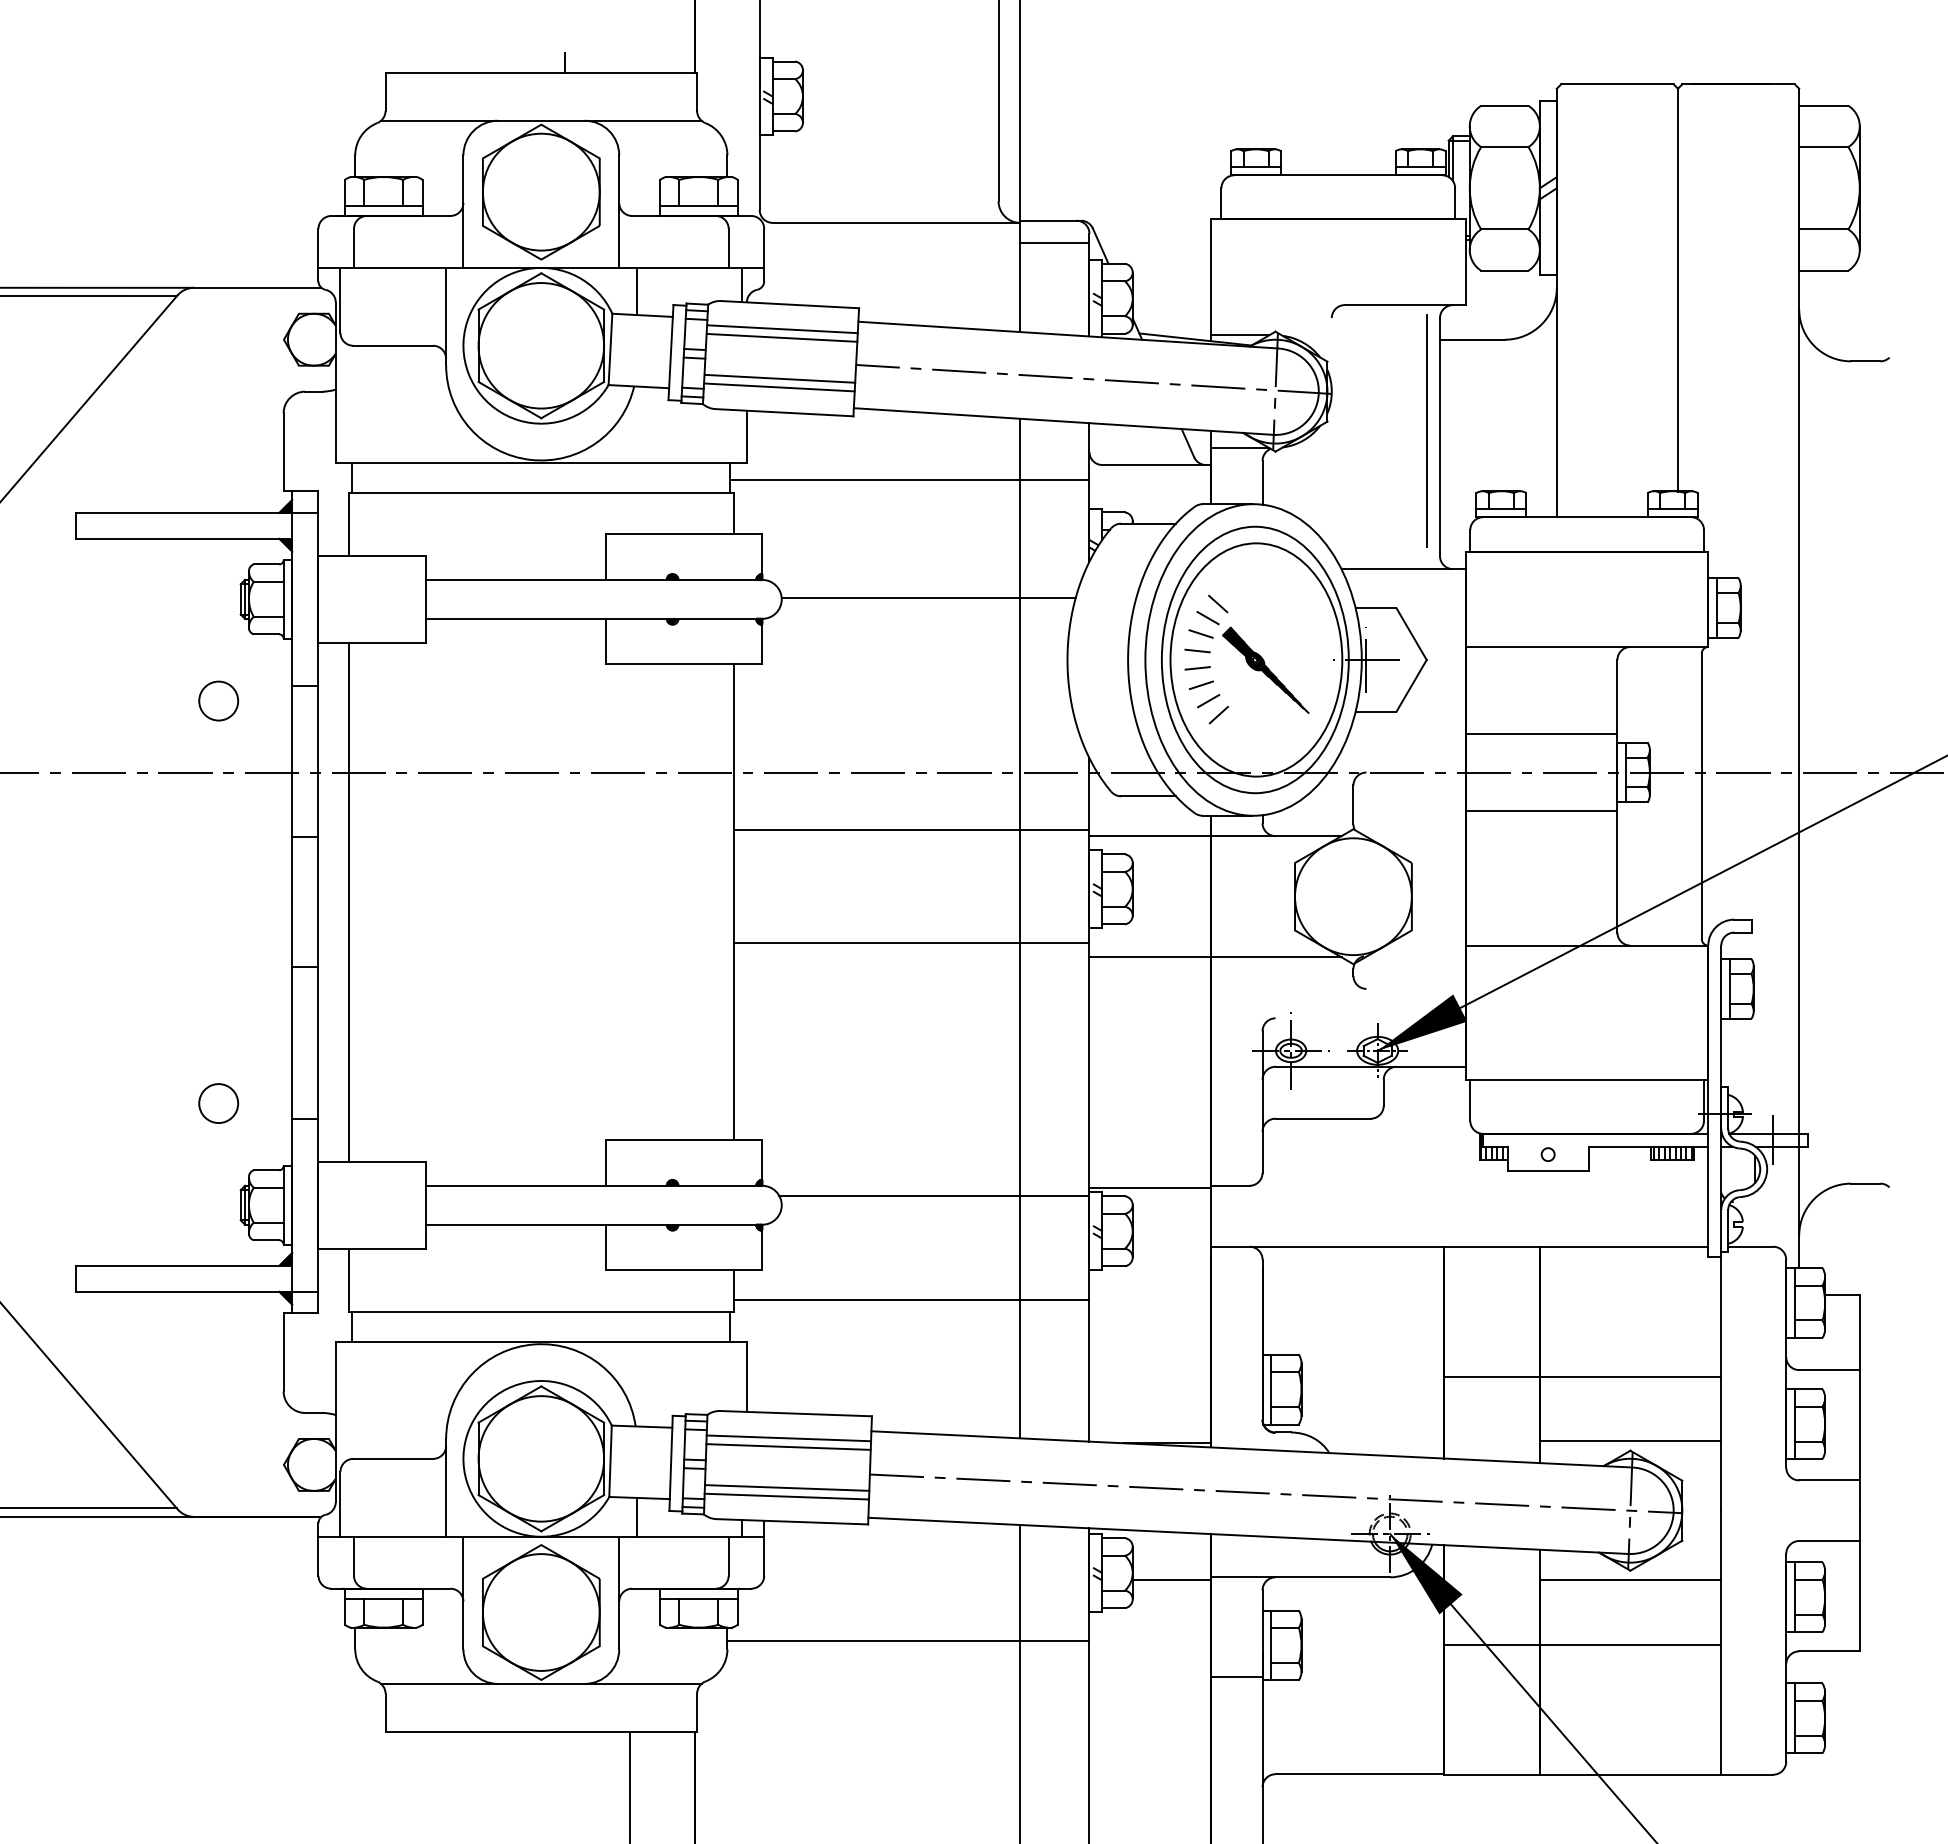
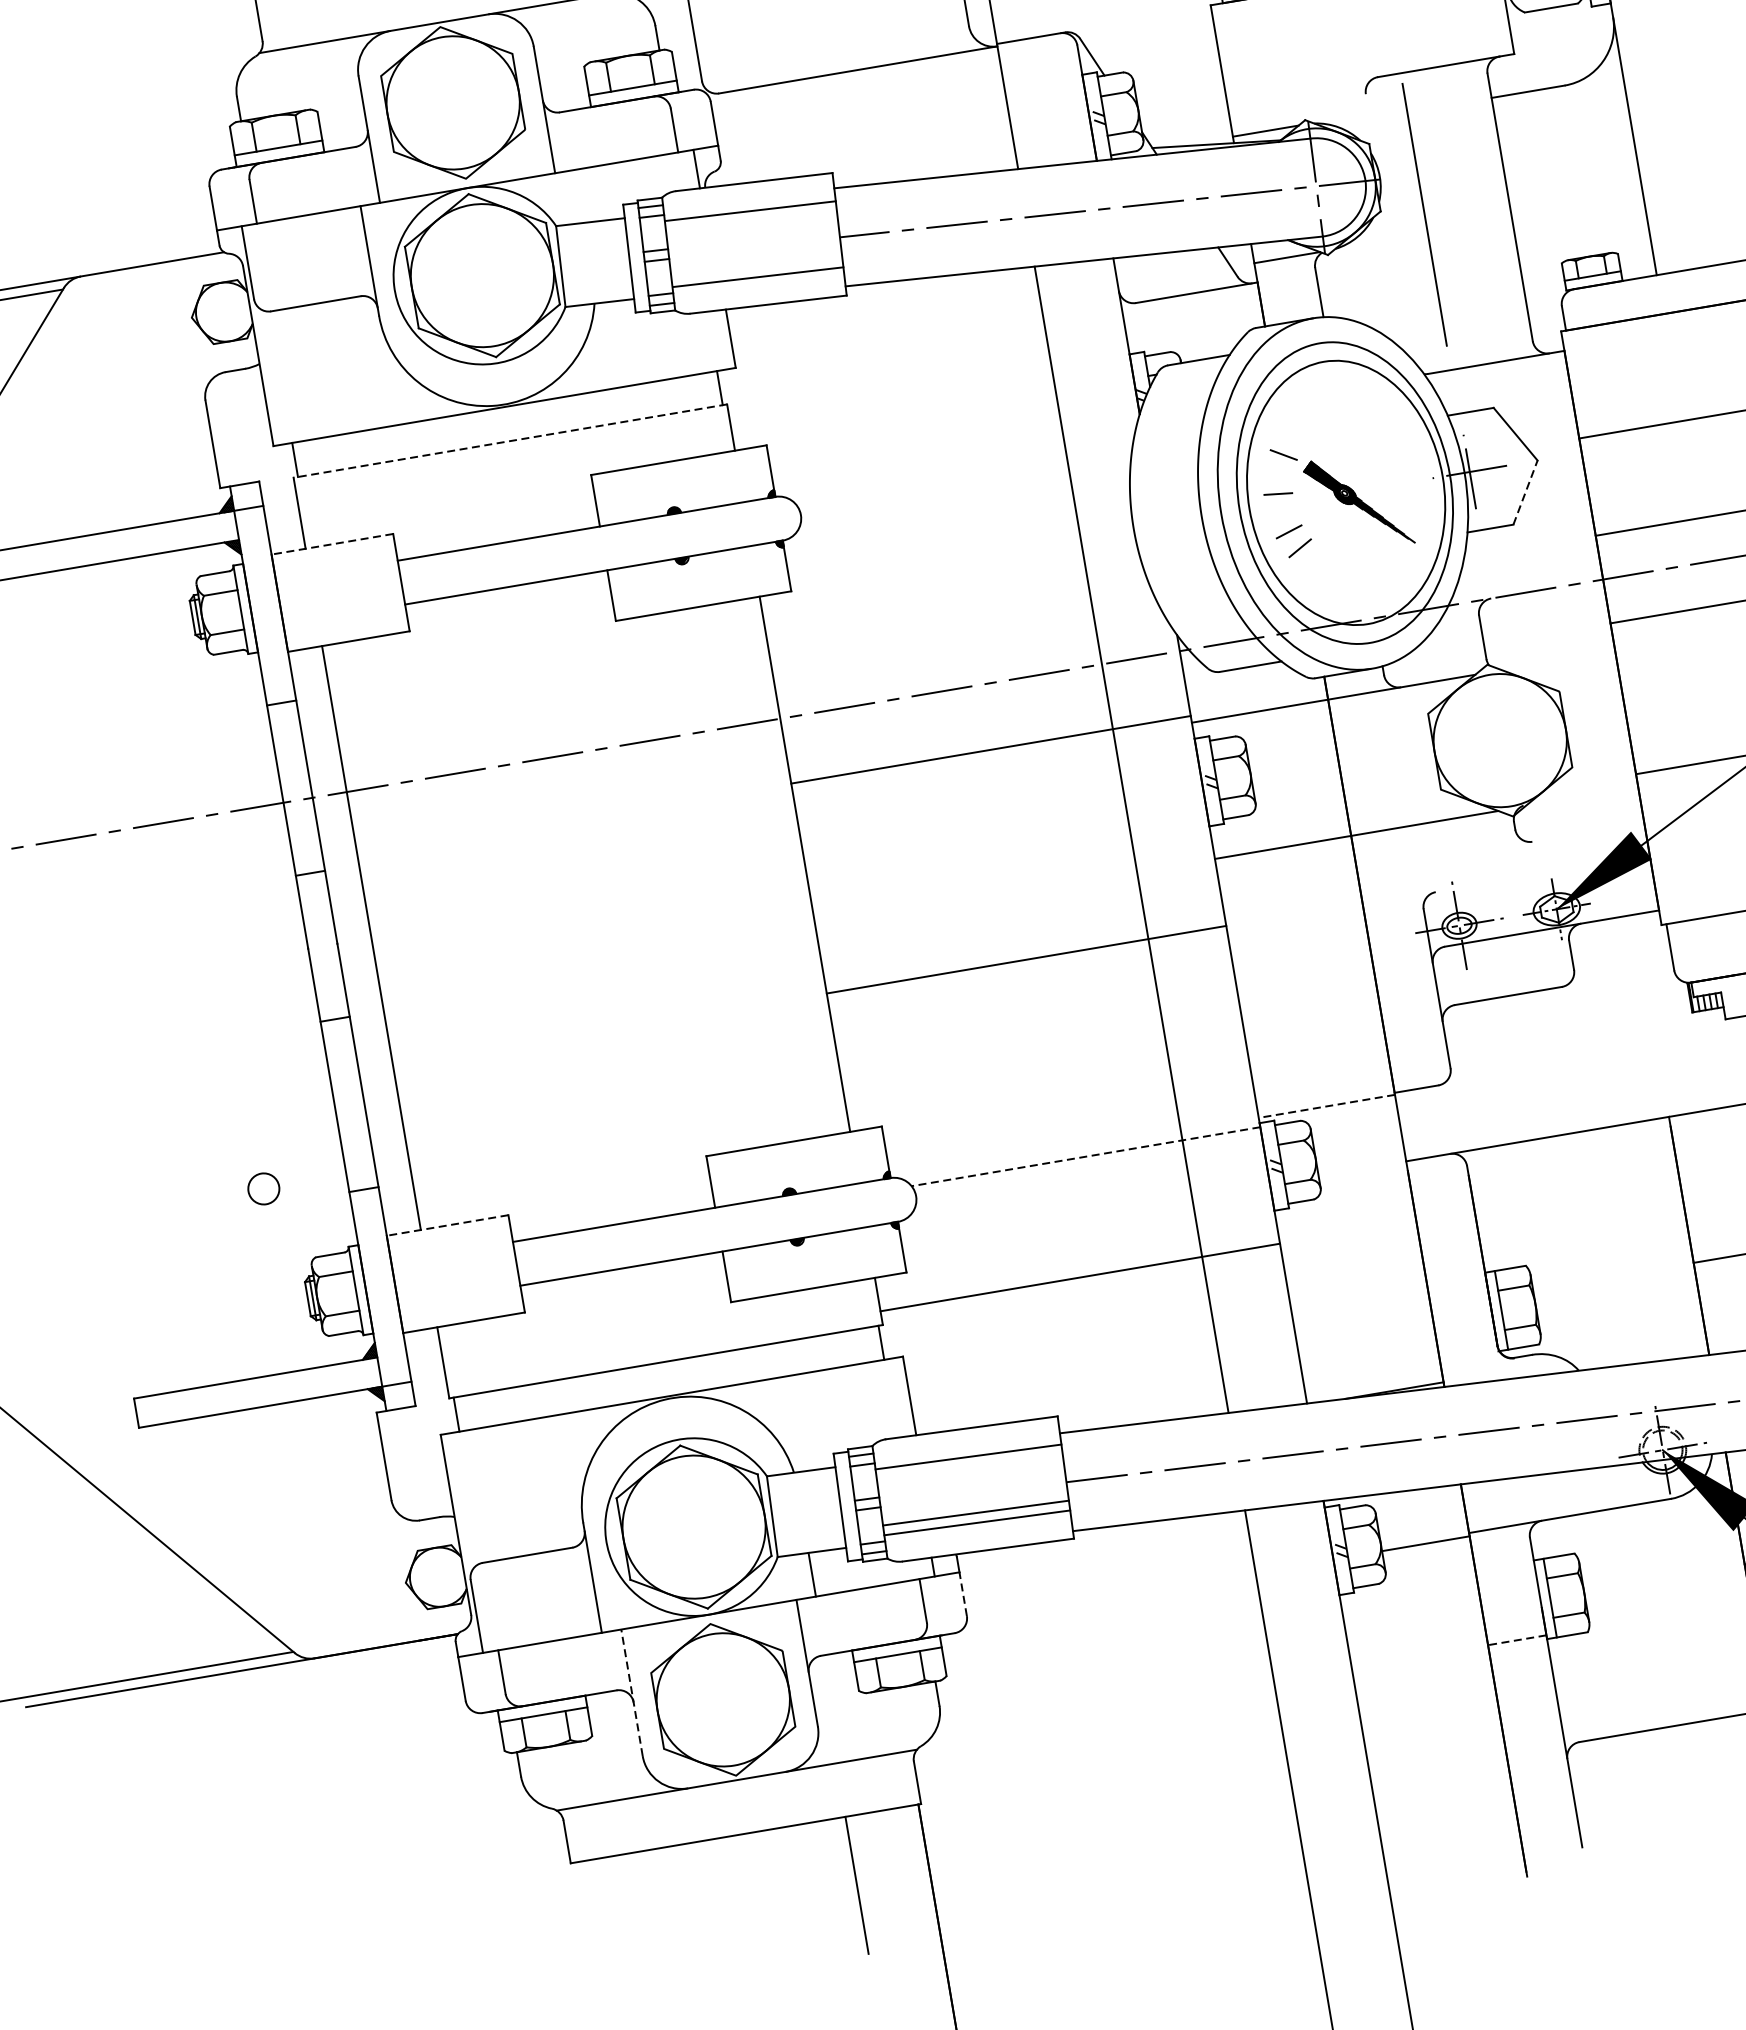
line: (1054, 242) -> (1039, 61), removed
line: (636, 291) -> (579, 196), removed
line: (782, 337) -> (751, 220), removed
line: (780, 378) -> (757, 266), removed
line: (1426, 430) -> (1424, 214), moved
line: (909, 480) -> (921, 357), removed
line: (541, 492) -> (510, 440), solid -> dashed
line: (371, 556) -> (331, 544), solid -> dashed
line: (928, 598) -> (965, 486), removed
line: (1218, 603) -> (1292, 436), removed
line: (1200, 633) -> (1278, 473), removed
line: (1197, 668) -> (1281, 513), removed
line: (1411, 685) -> (1525, 492), solid -> dashed
circle: (218, 700) -> (186, 735), removed
line: (1218, 714) -> (1313, 561), removed
line: (911, 942) -> (1026, 959), moved
circle: (218, 1103) -> (263, 1188), size x0.7
line: (371, 1162) -> (446, 1226), solid -> dashed
line: (1150, 1187) -> (1327, 1106), solid -> dashed
line: (933, 1195) -> (1084, 1156), solid -> dashed
line: (788, 1446) -> (969, 1466), removed
line: (764, 1555) -> (963, 1593), solid -> dashed
line: (463, 1592) -> (631, 1692), solid -> dashed
line: (908, 1641) -> (1141, 1662), removed
line: (1236, 1677) -> (1517, 1640), solid -> dashed

